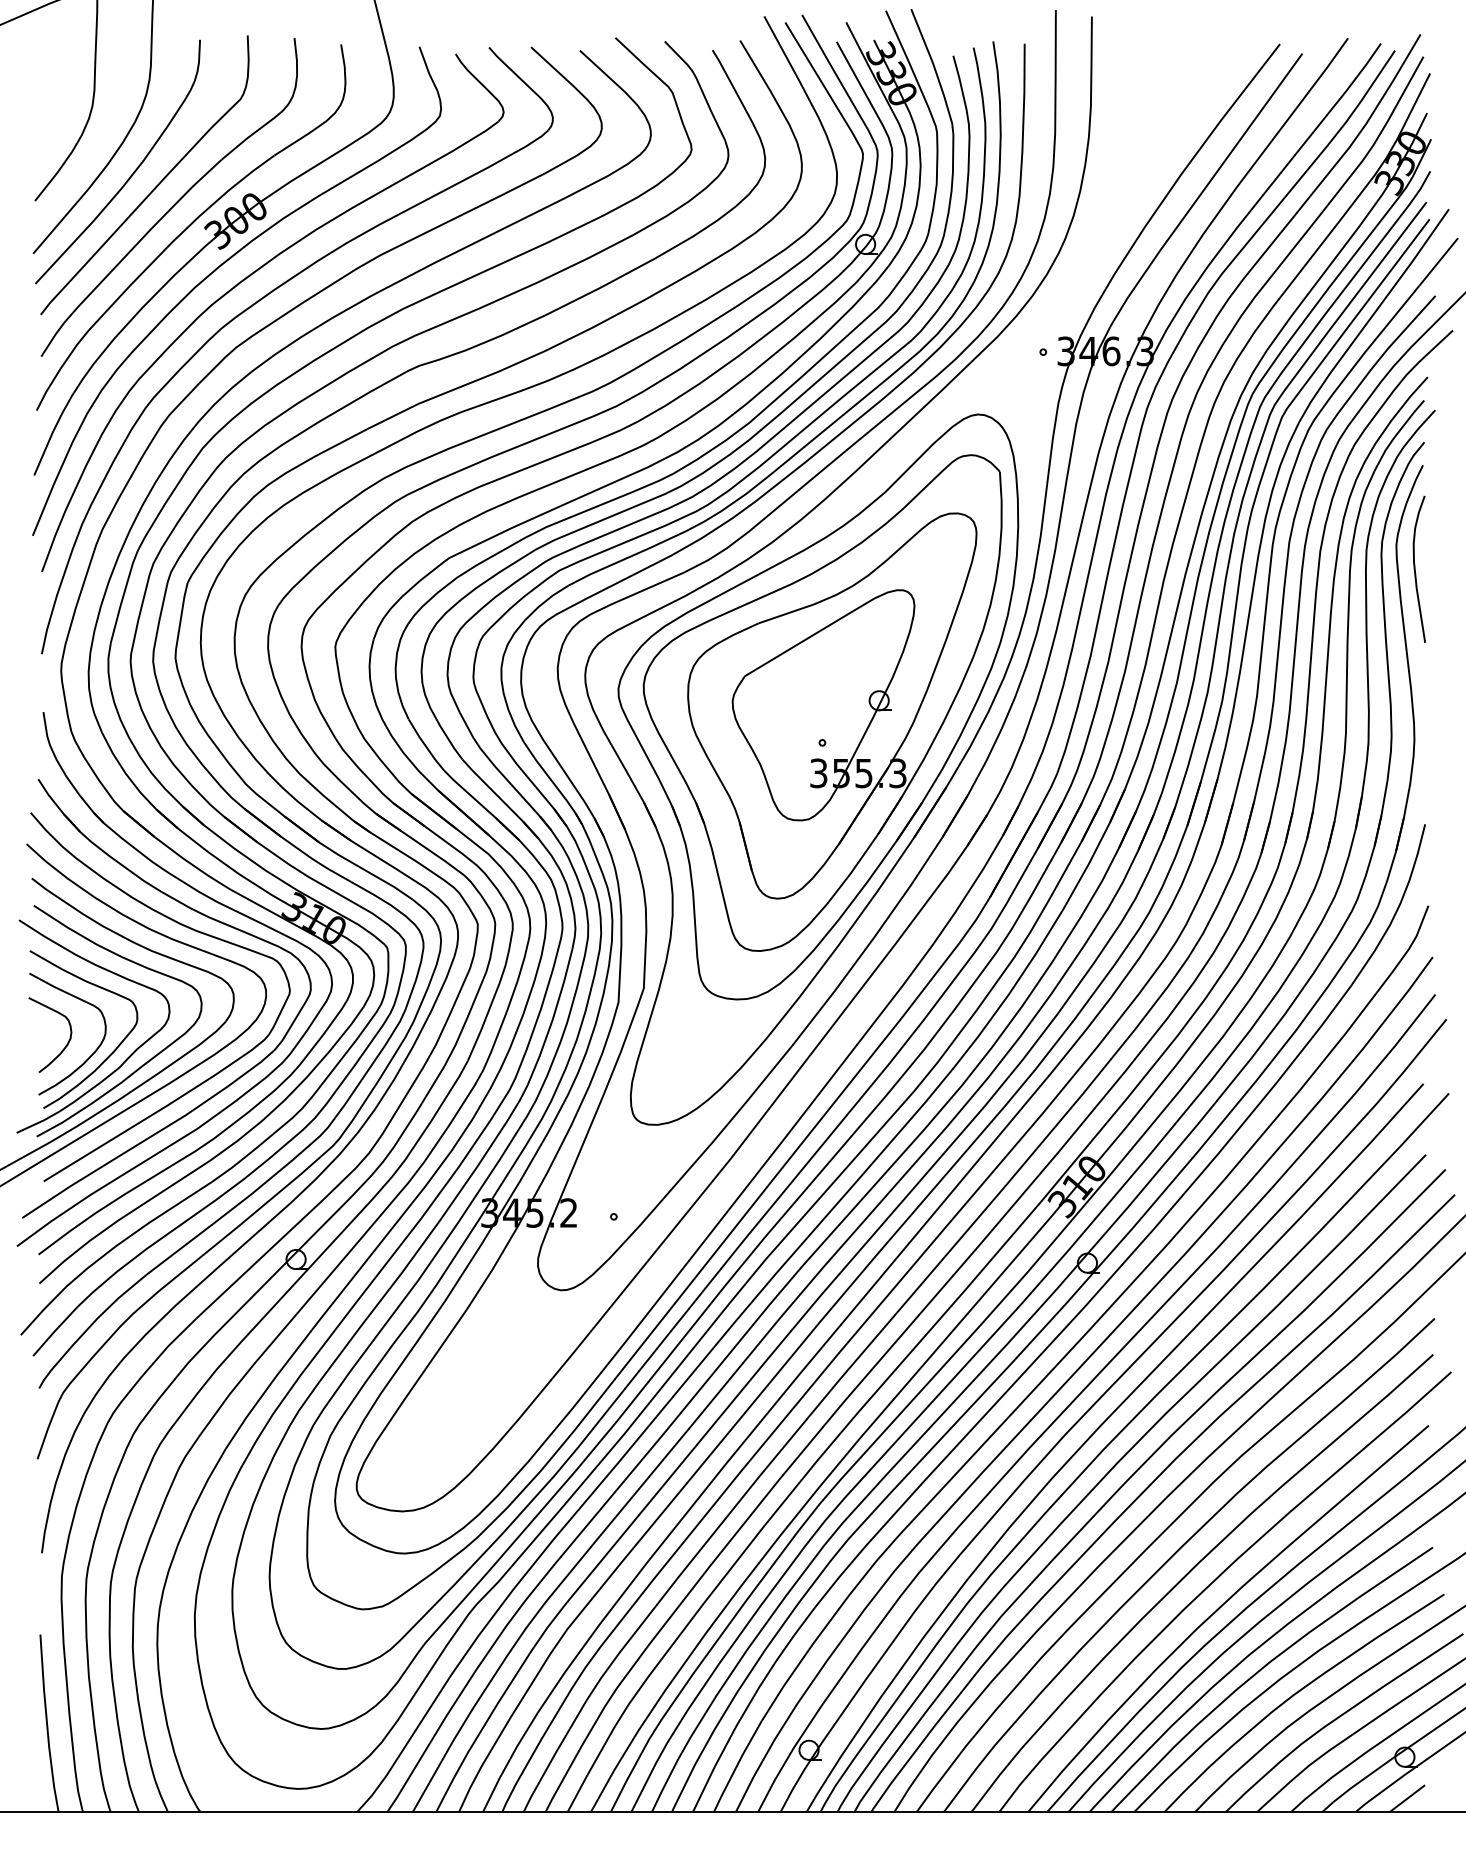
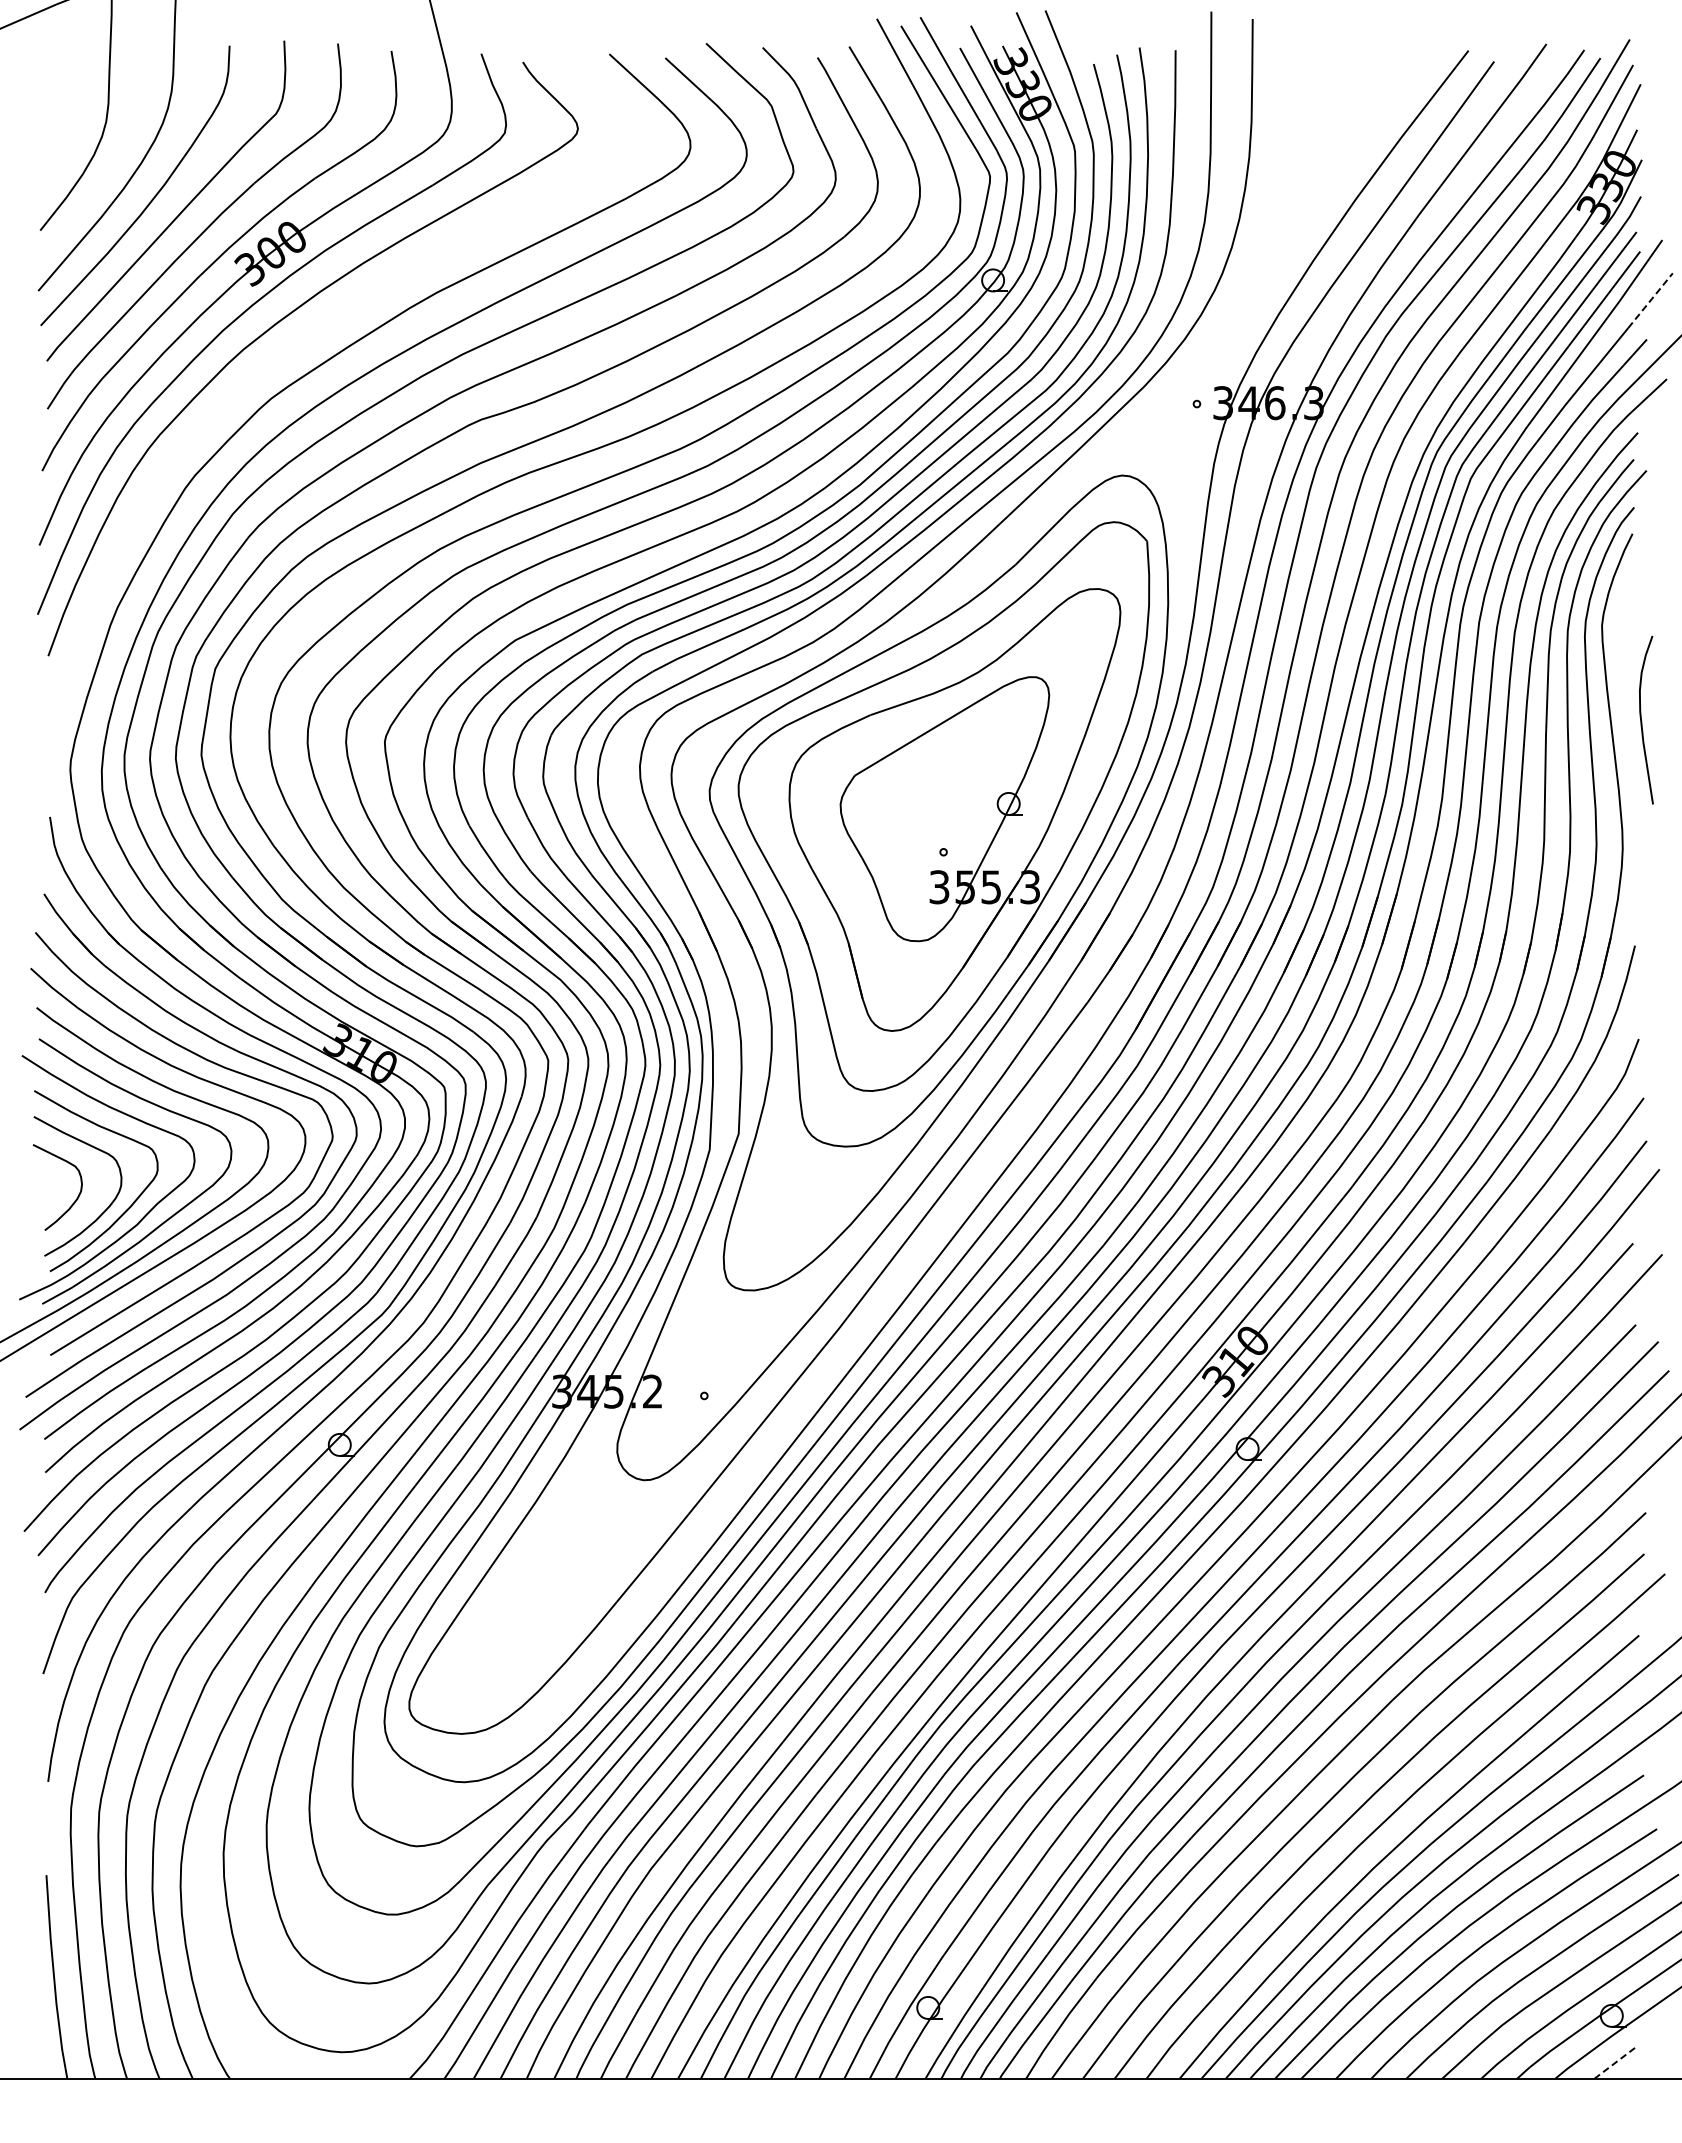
line: (1438, 261) -> (1650, 300), solid -> dashed
part: (259, 302) -> (297, 346), removed
curve: (1415, 570) -> (1642, 721), moved
line: (1407, 1798) -> (1614, 2063), solid -> dashed

